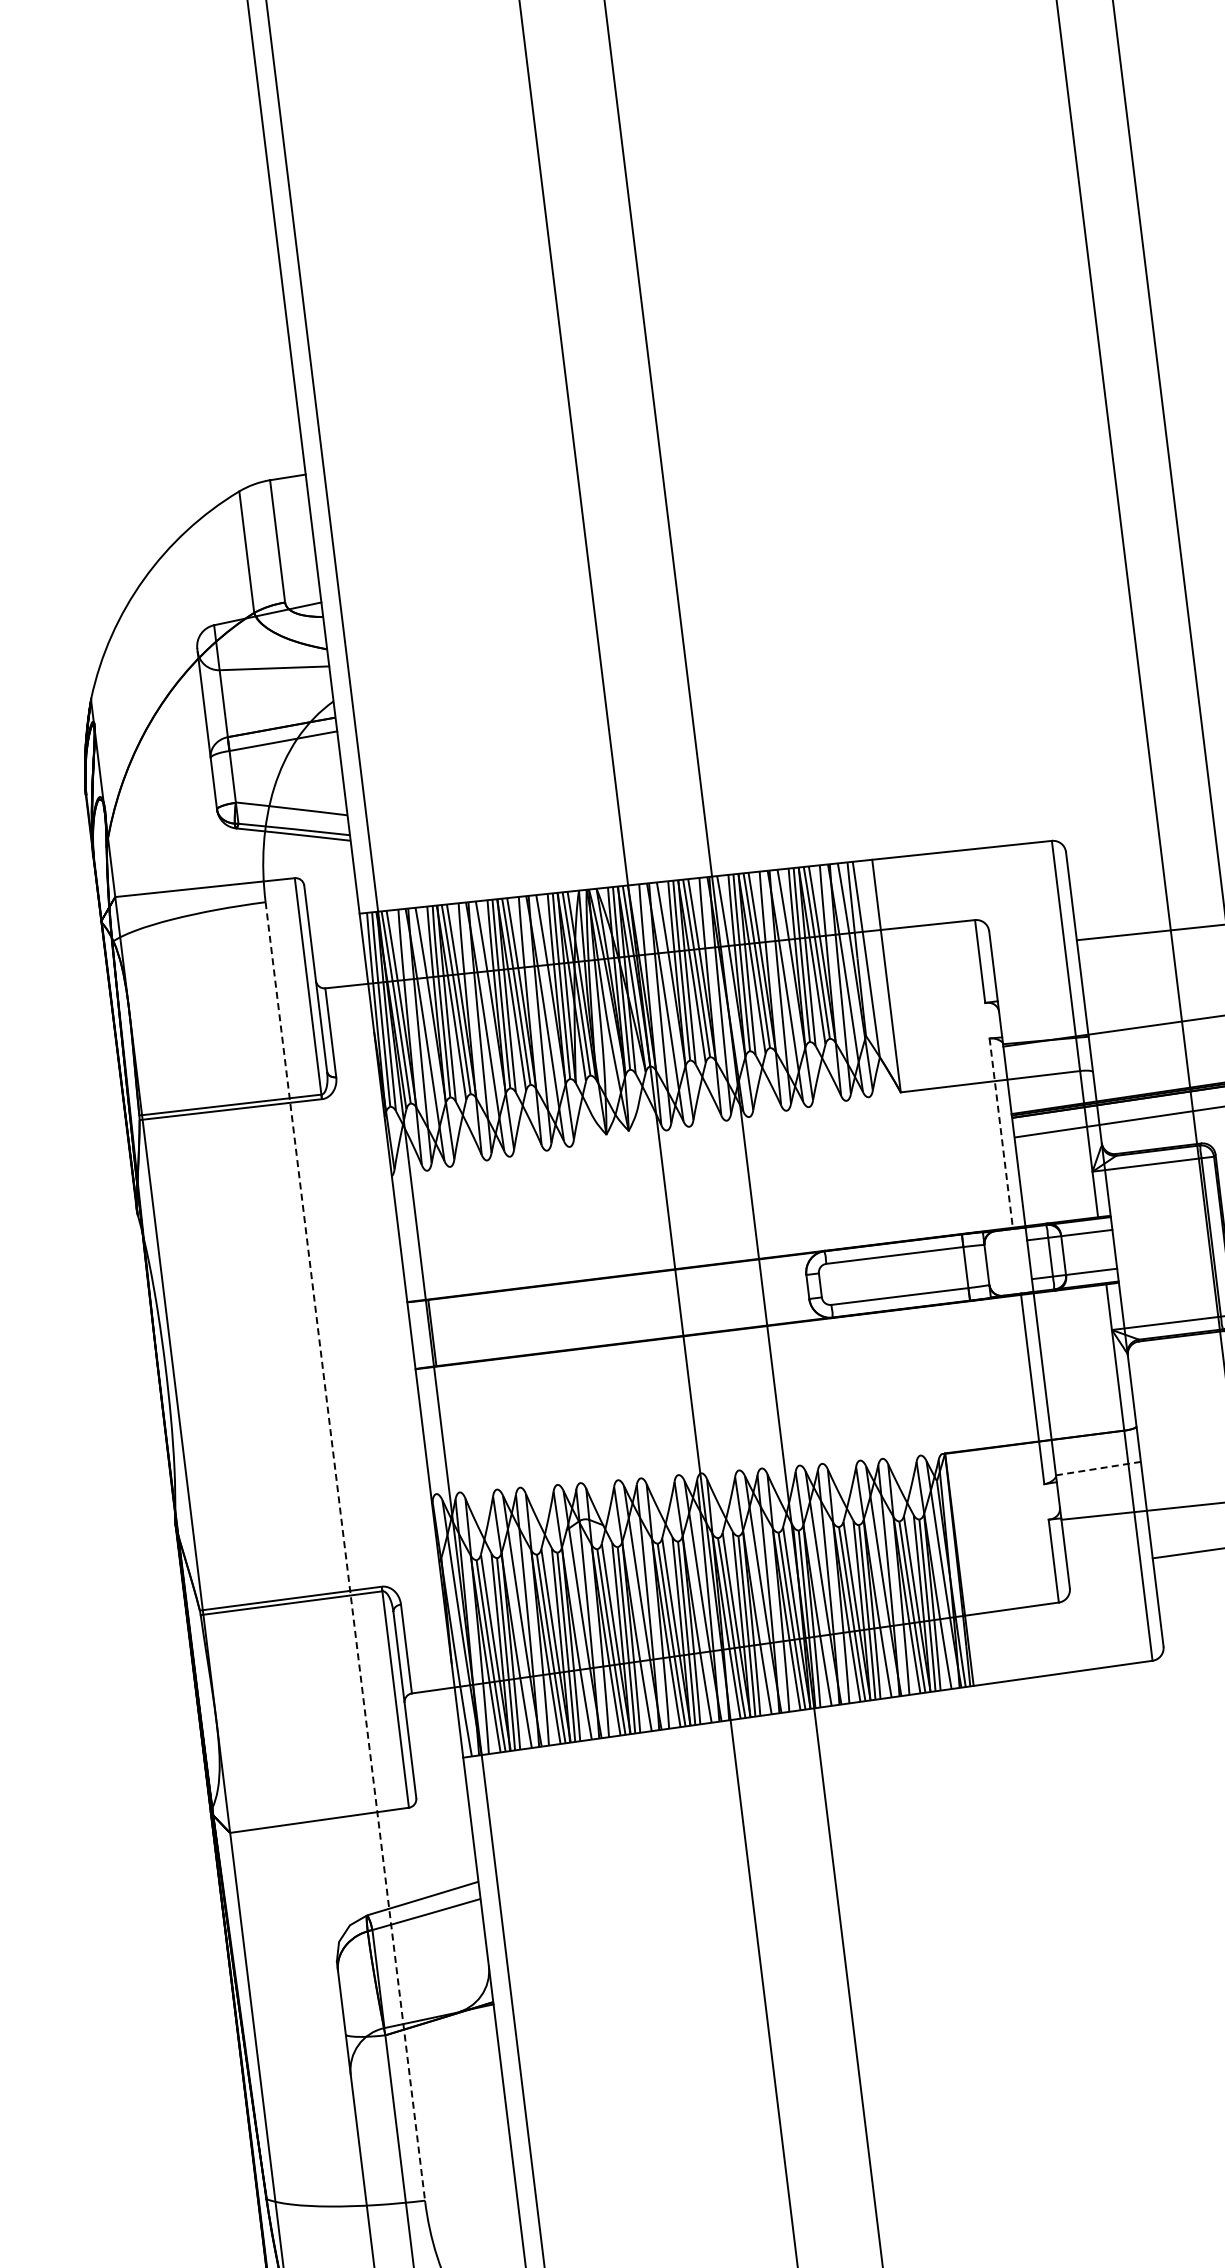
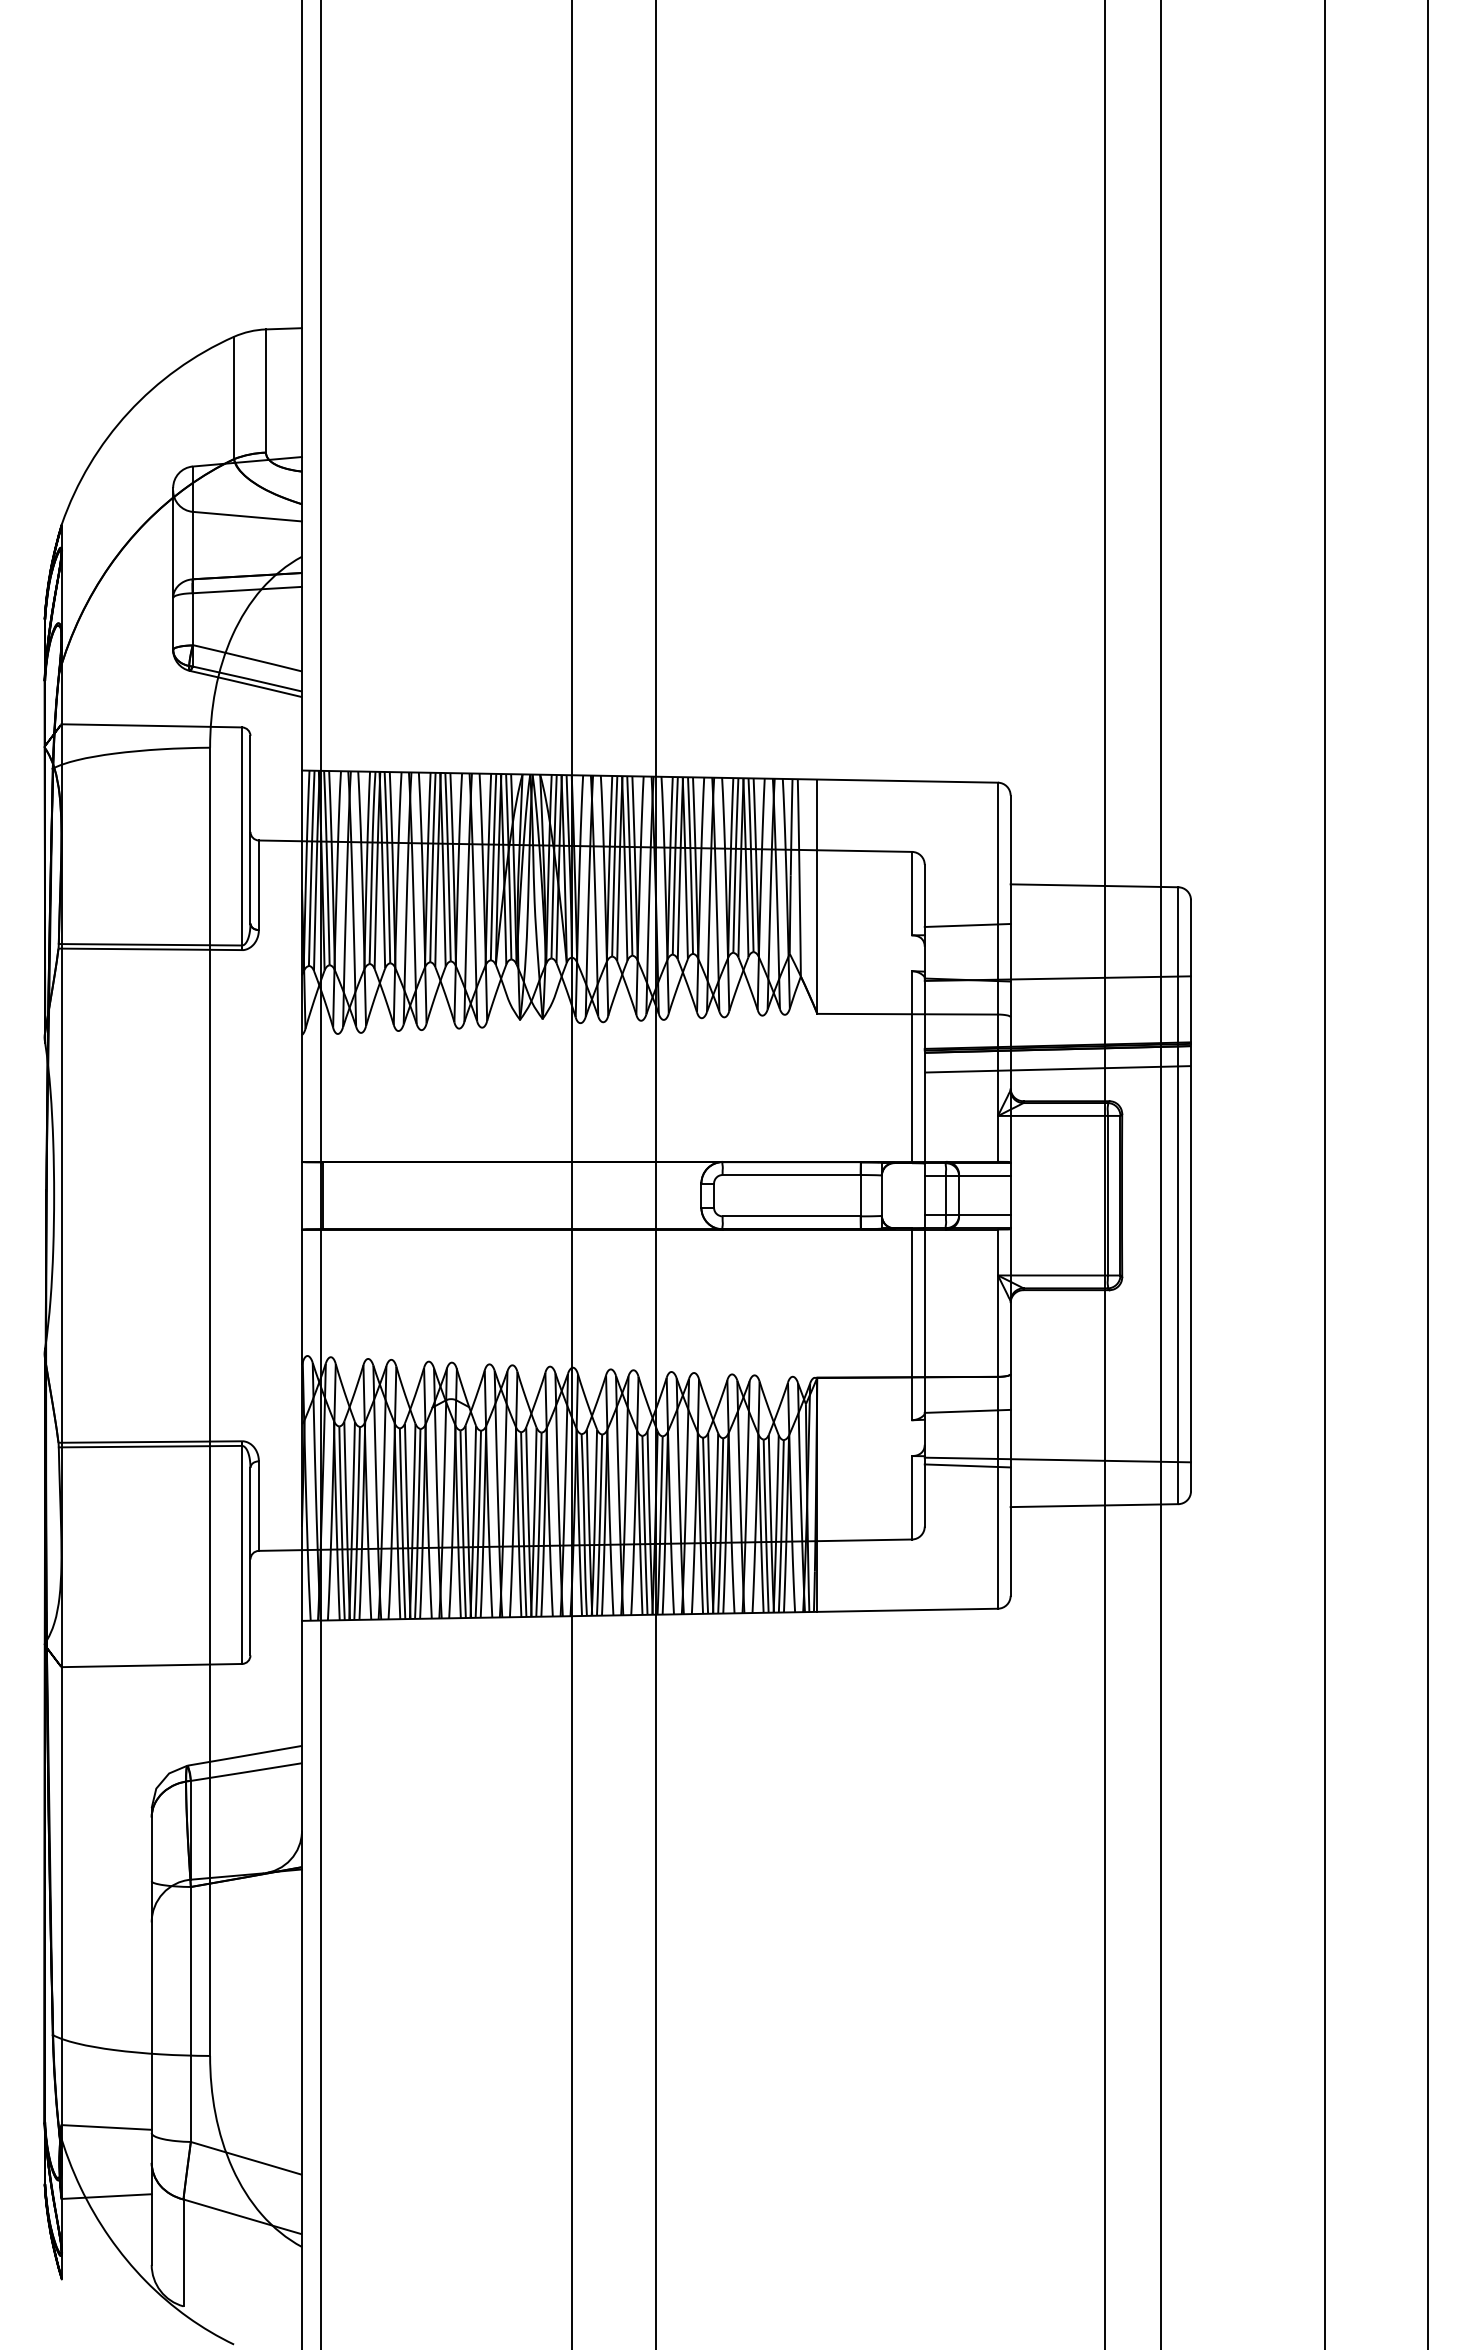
line: (1039, 986) -> (967, 925), added
line: (1001, 1134) -> (912, 1067), dashed -> solid
line: (1098, 1468) -> (967, 1411), dashed -> solid
line: (1104, 1522) -> (967, 1465), added
line: (345, 1552) -> (210, 1402), dashed -> solid

